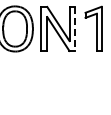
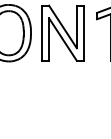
line: (75, 28) -> (84, 32), dashed -> solid

